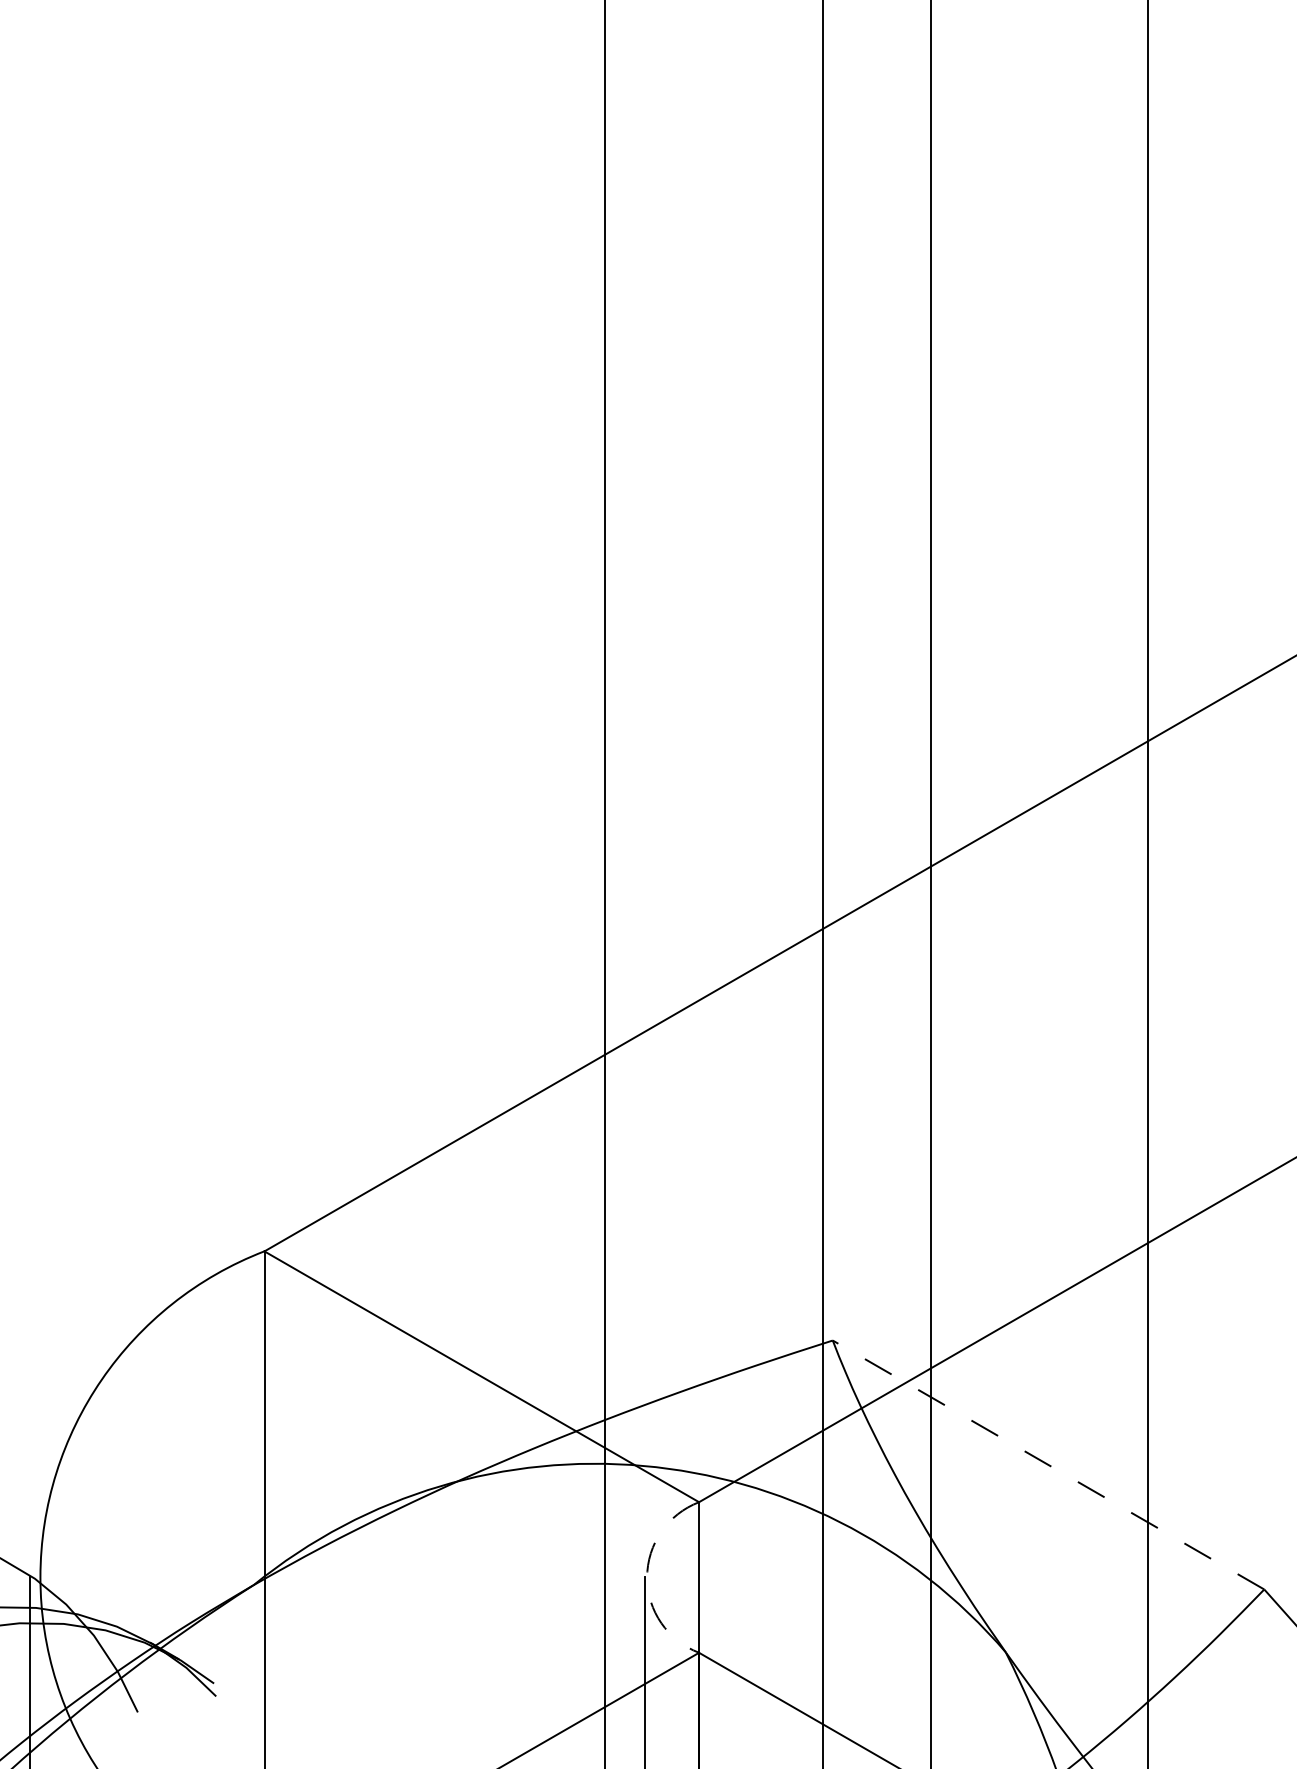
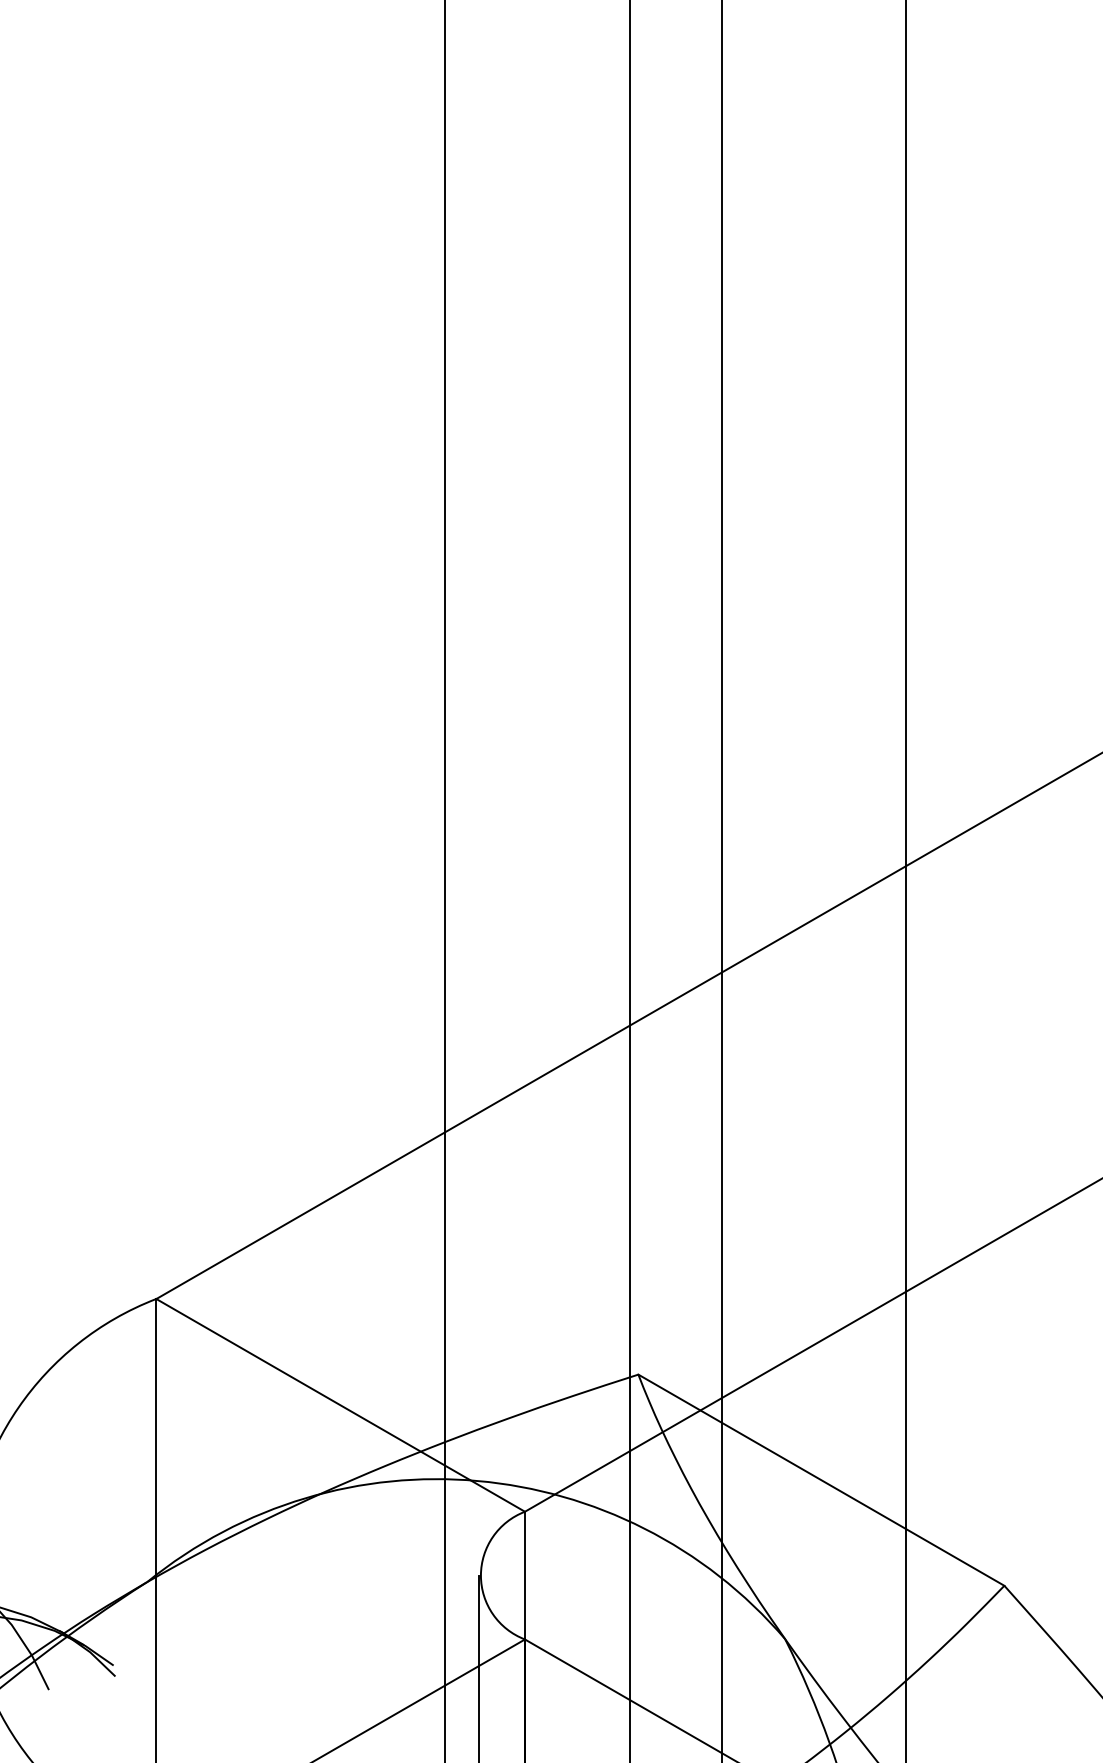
line: (1047, 1464) -> (820, 1479), dashed -> solid
arc: (646, 1577) -> (480, 1575), dashed -> solid

